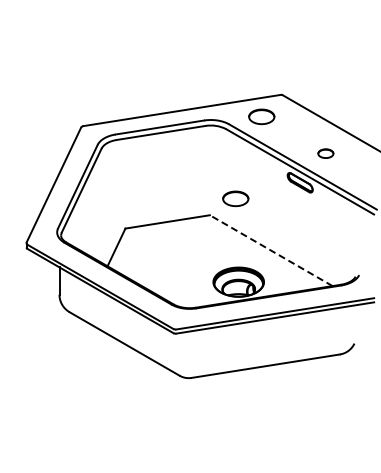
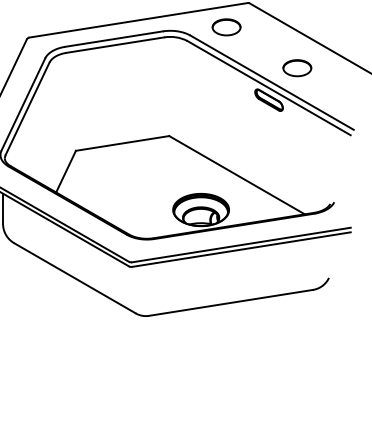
part: (325, 153) -> (297, 67), size x1.67
part: (235, 198) -> (197, 117), removed
line: (271, 250) -> (237, 175), dashed -> solid

